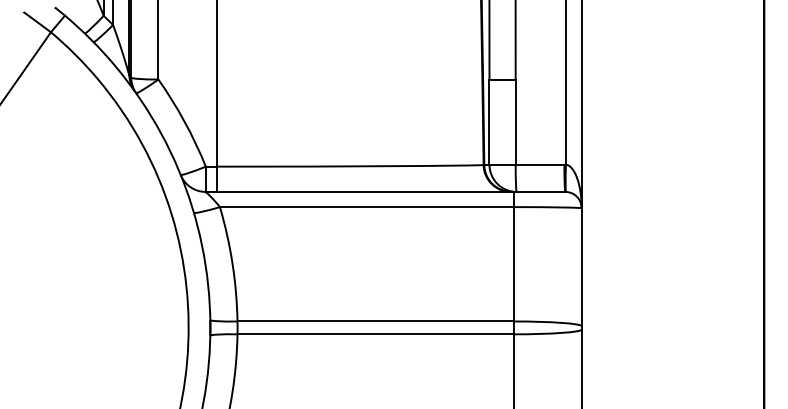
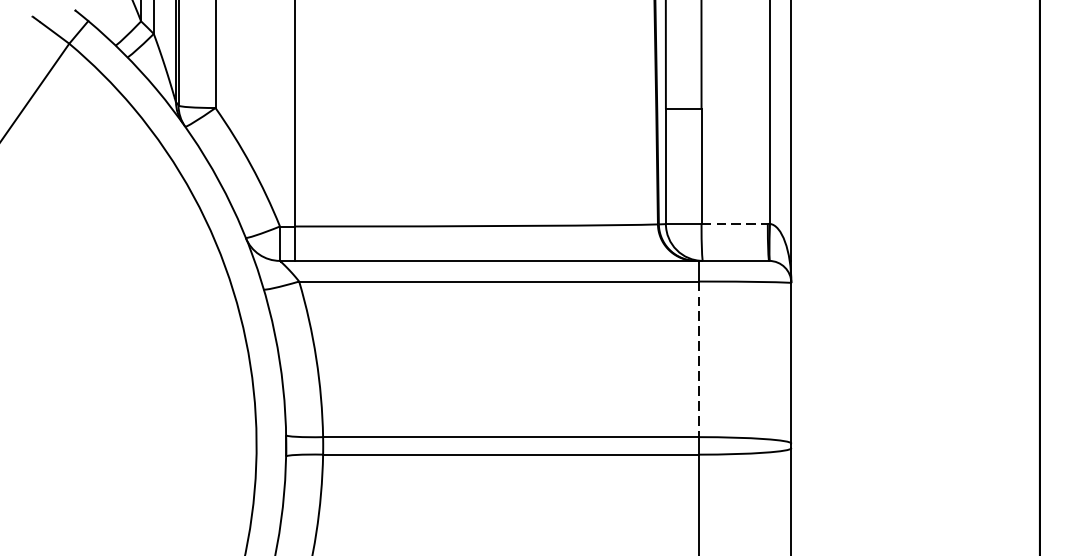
line: (540, 164) -> (735, 223), solid -> dashed
line: (513, 264) -> (698, 359), solid -> dashed

